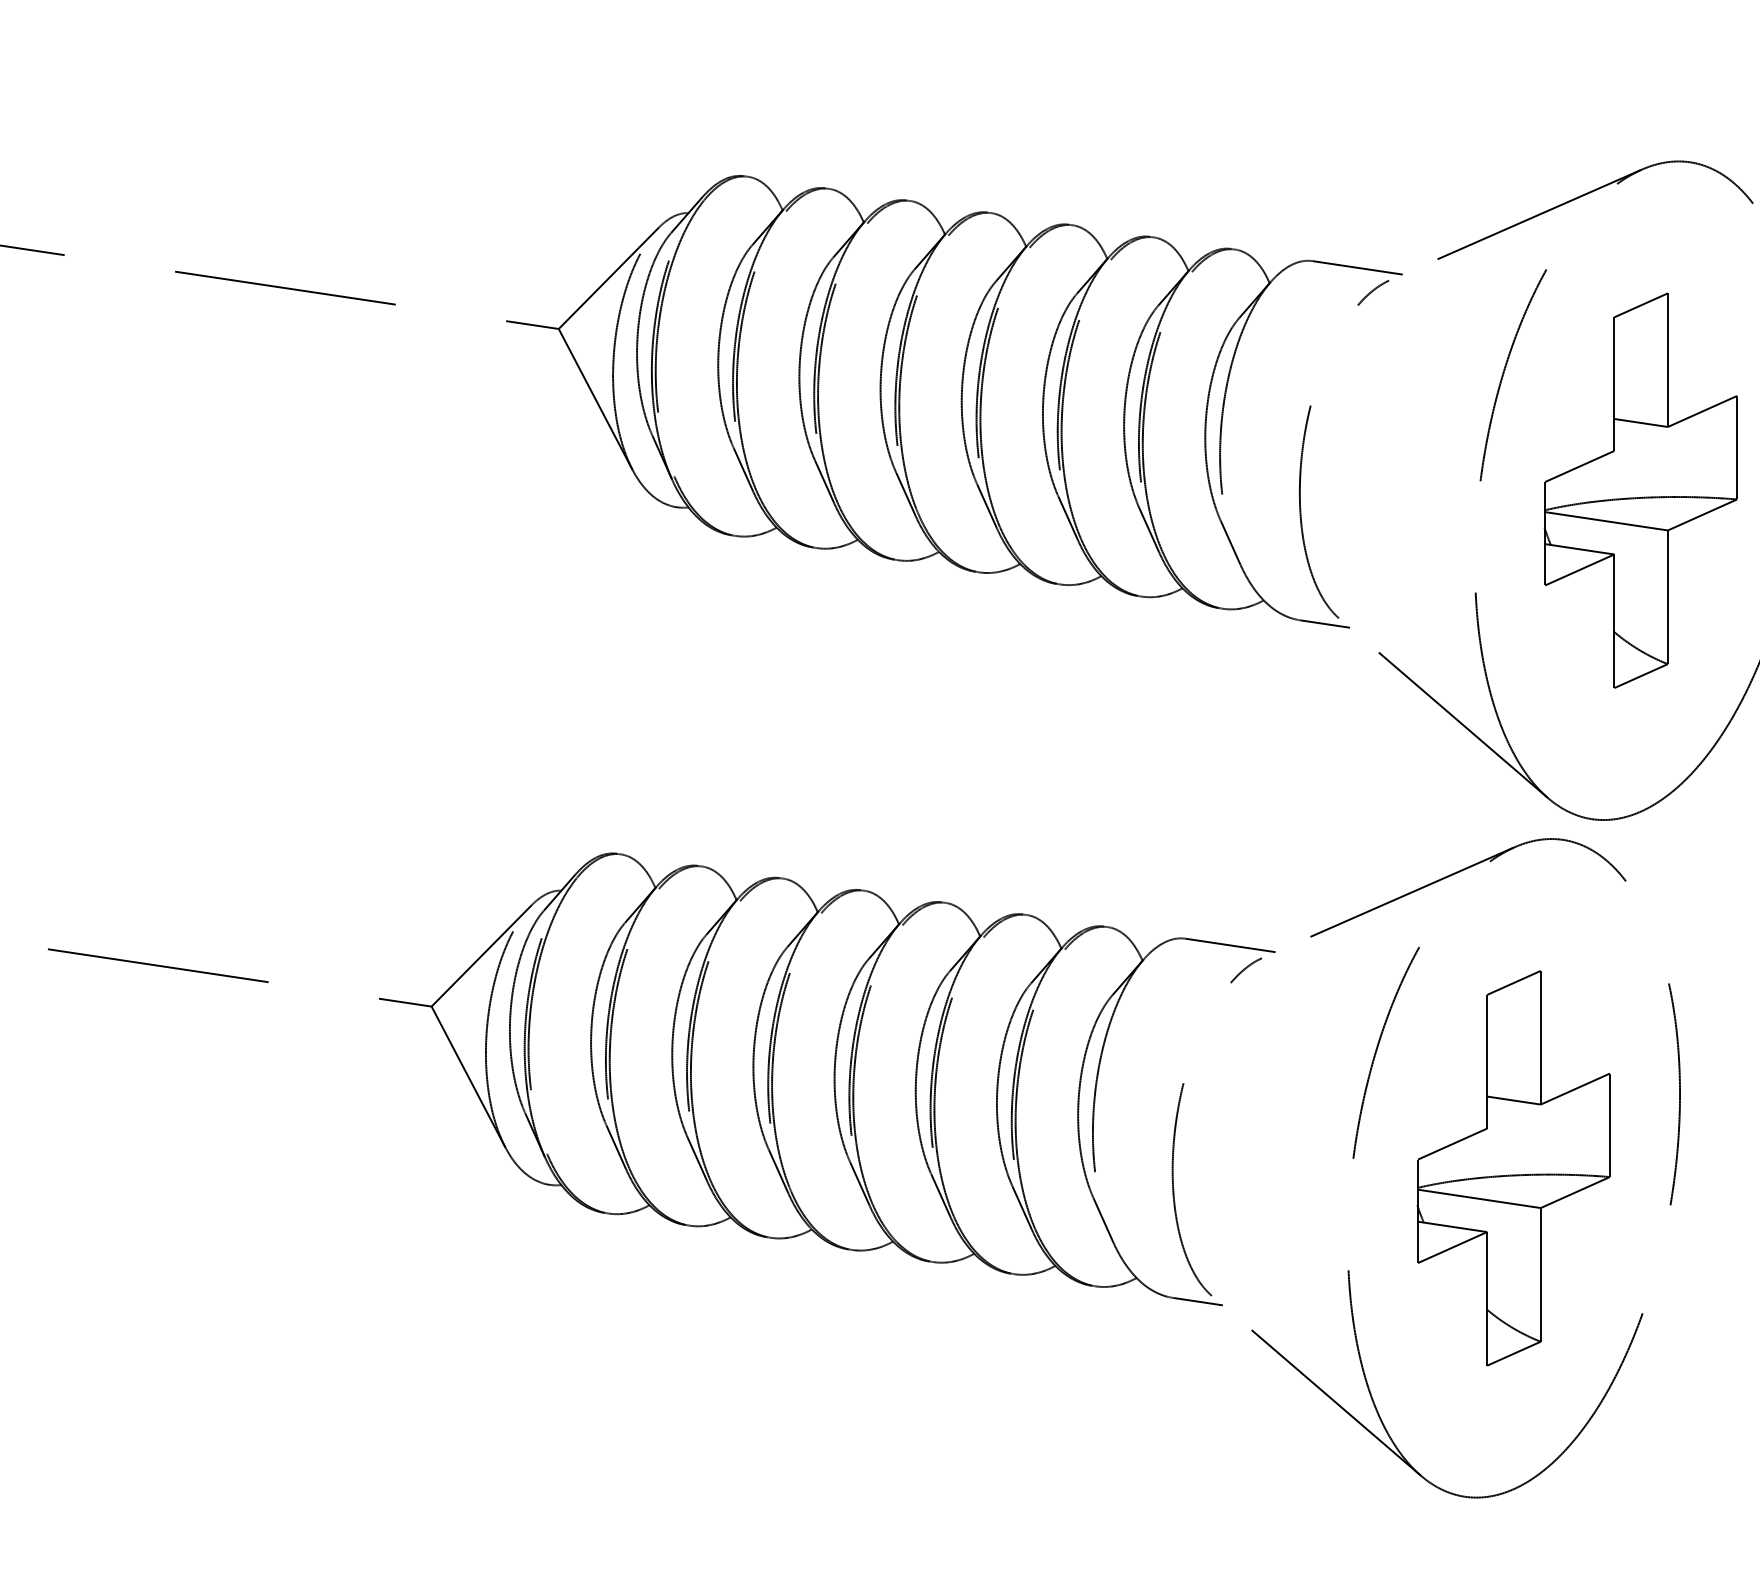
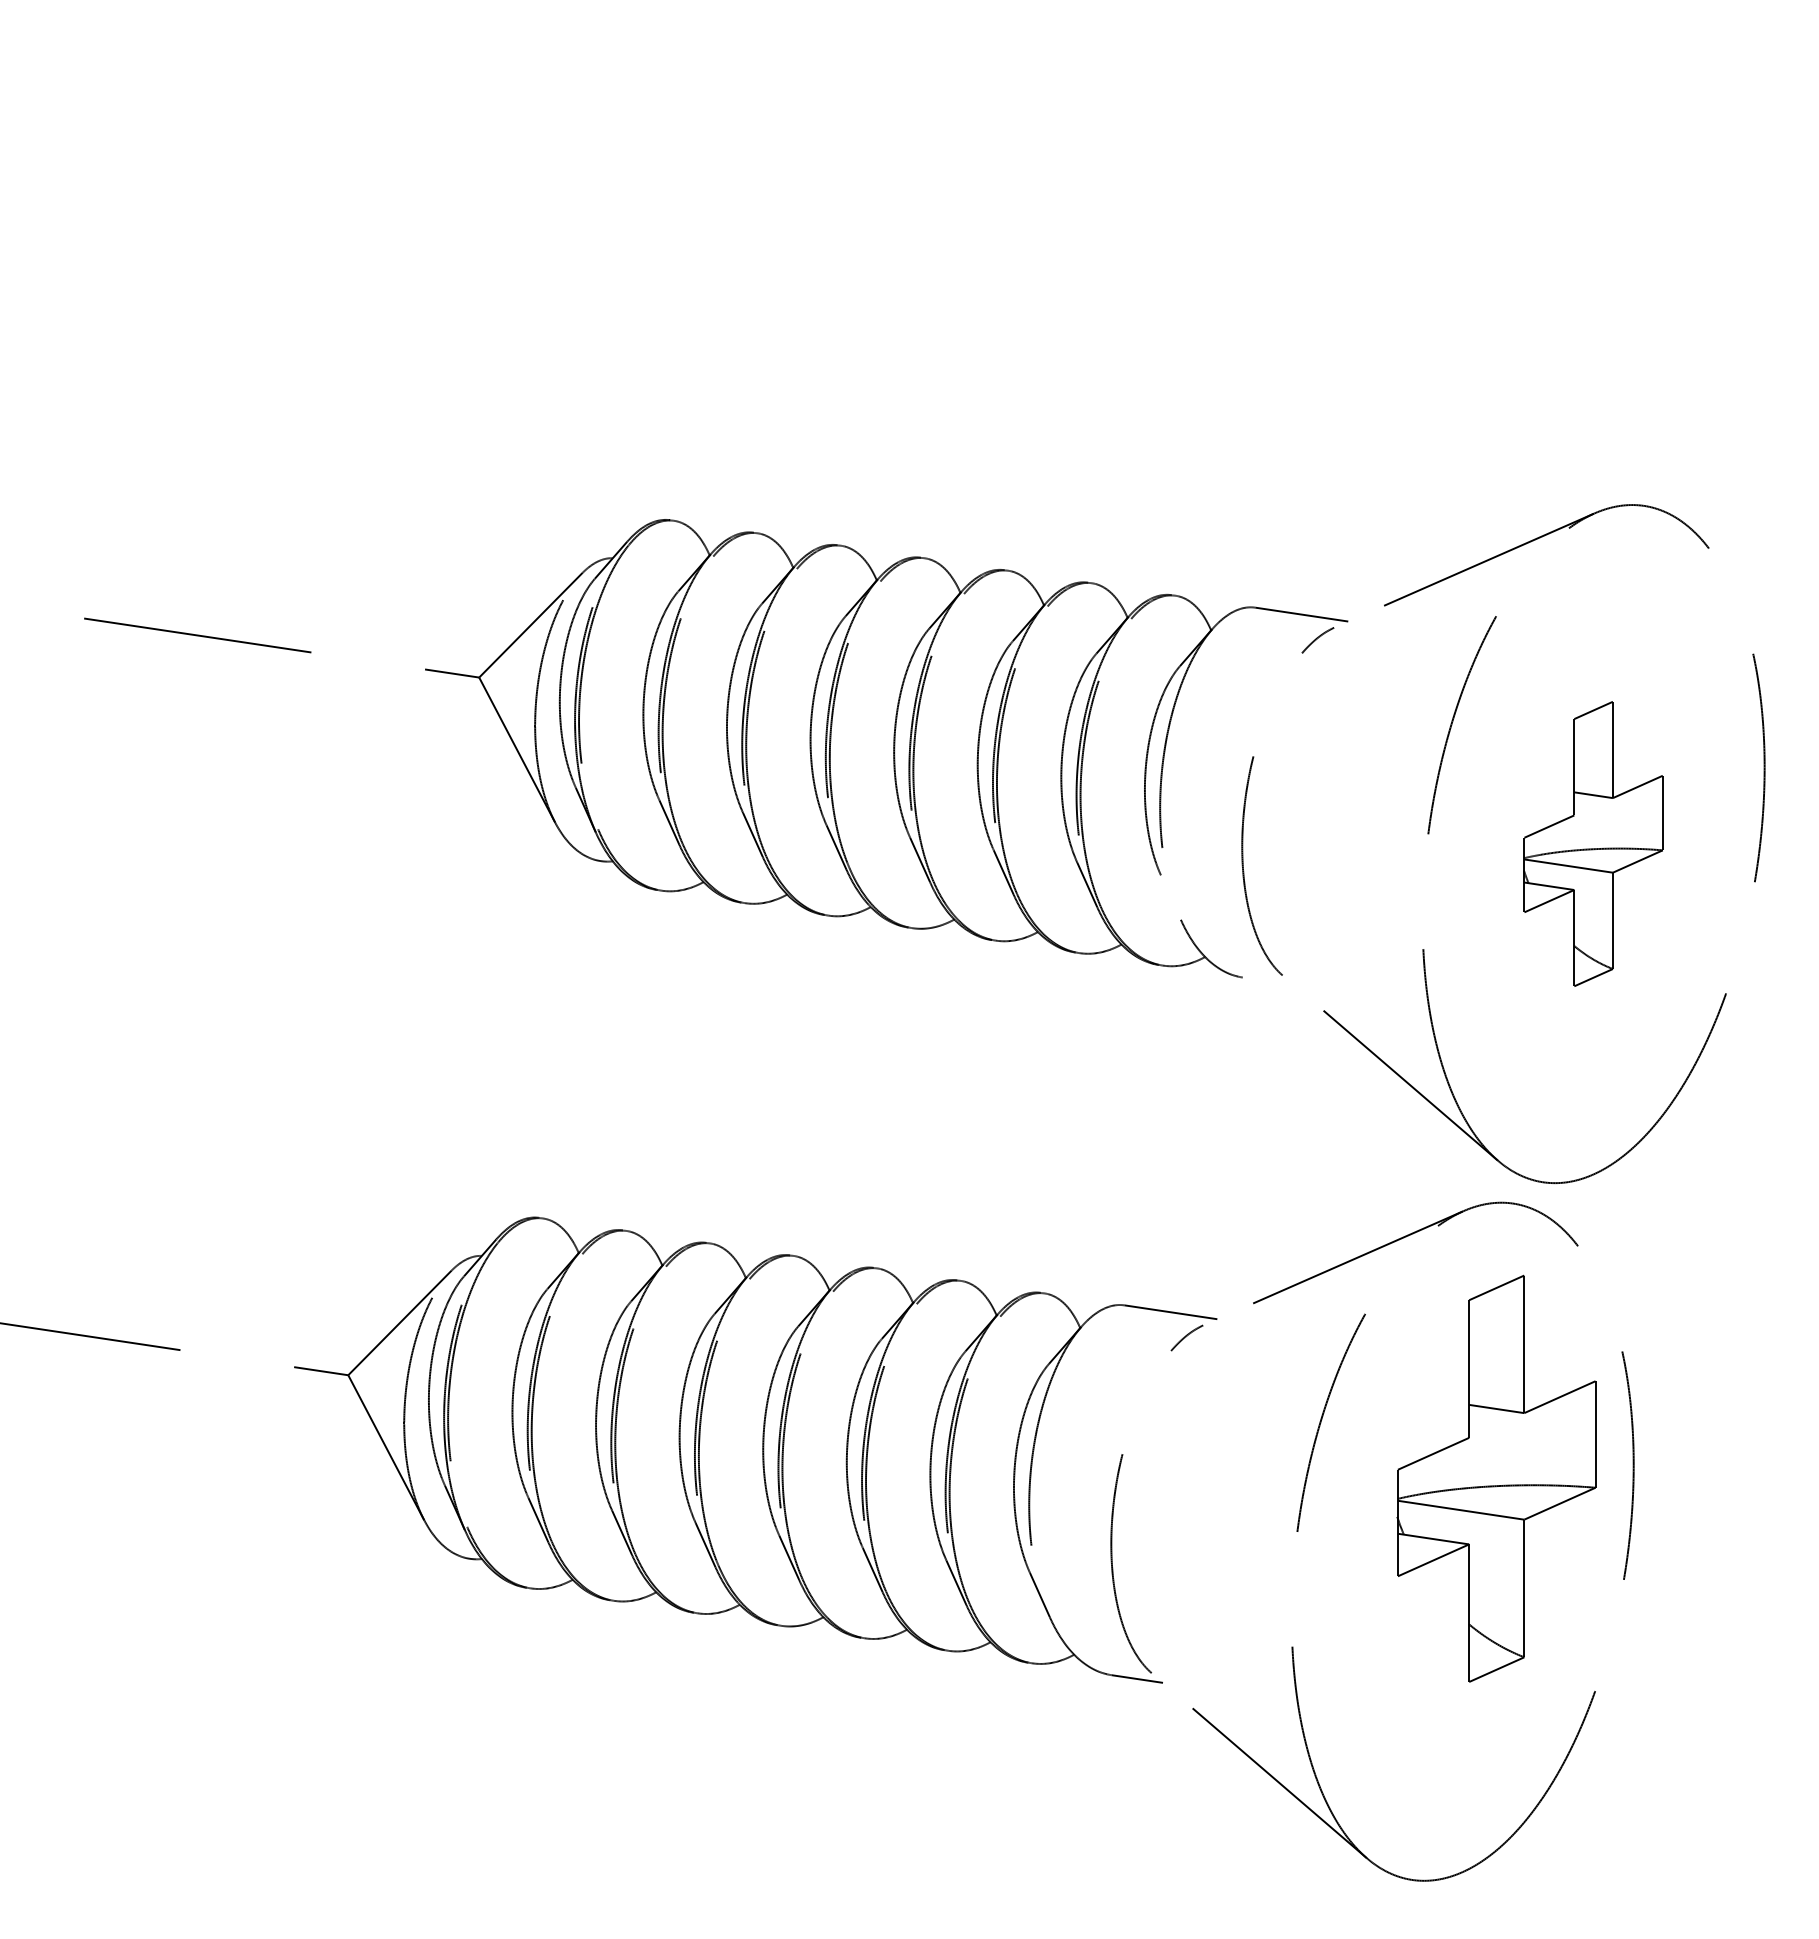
part: (1640, 490) -> (1593, 843), size x0.7
line: (1230, 542) -> (1170, 897), removed
line: (1324, 624) -> (1267, 981), removed
part: (1513, 1168) -> (1496, 1478), moved

